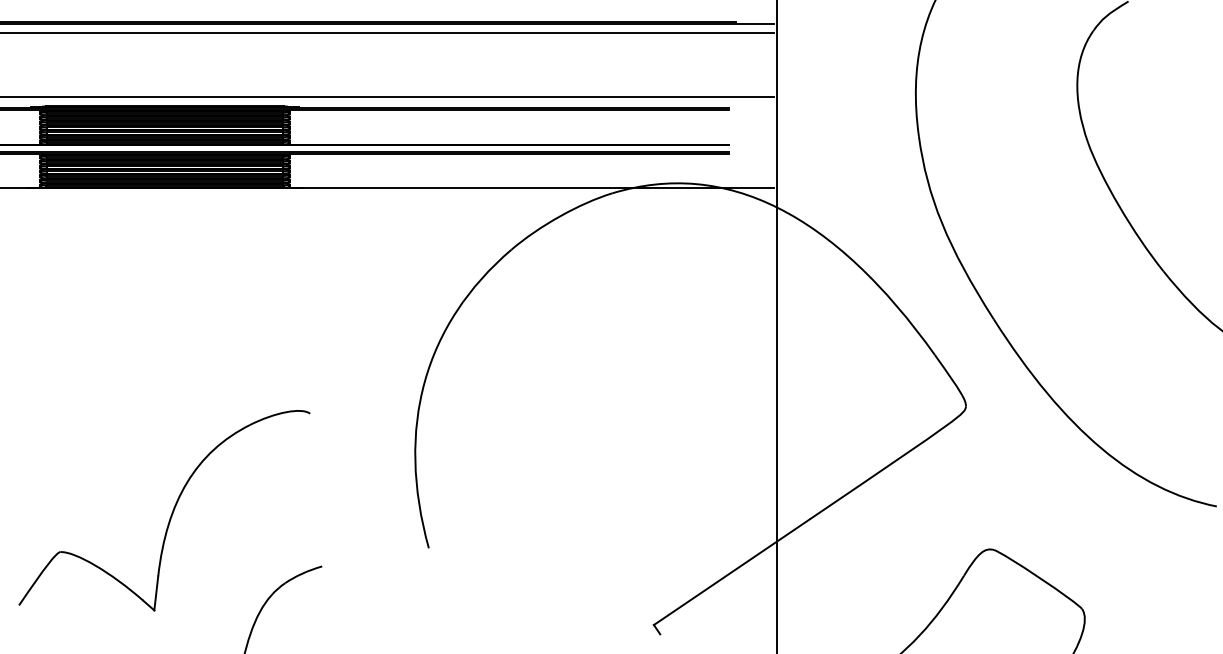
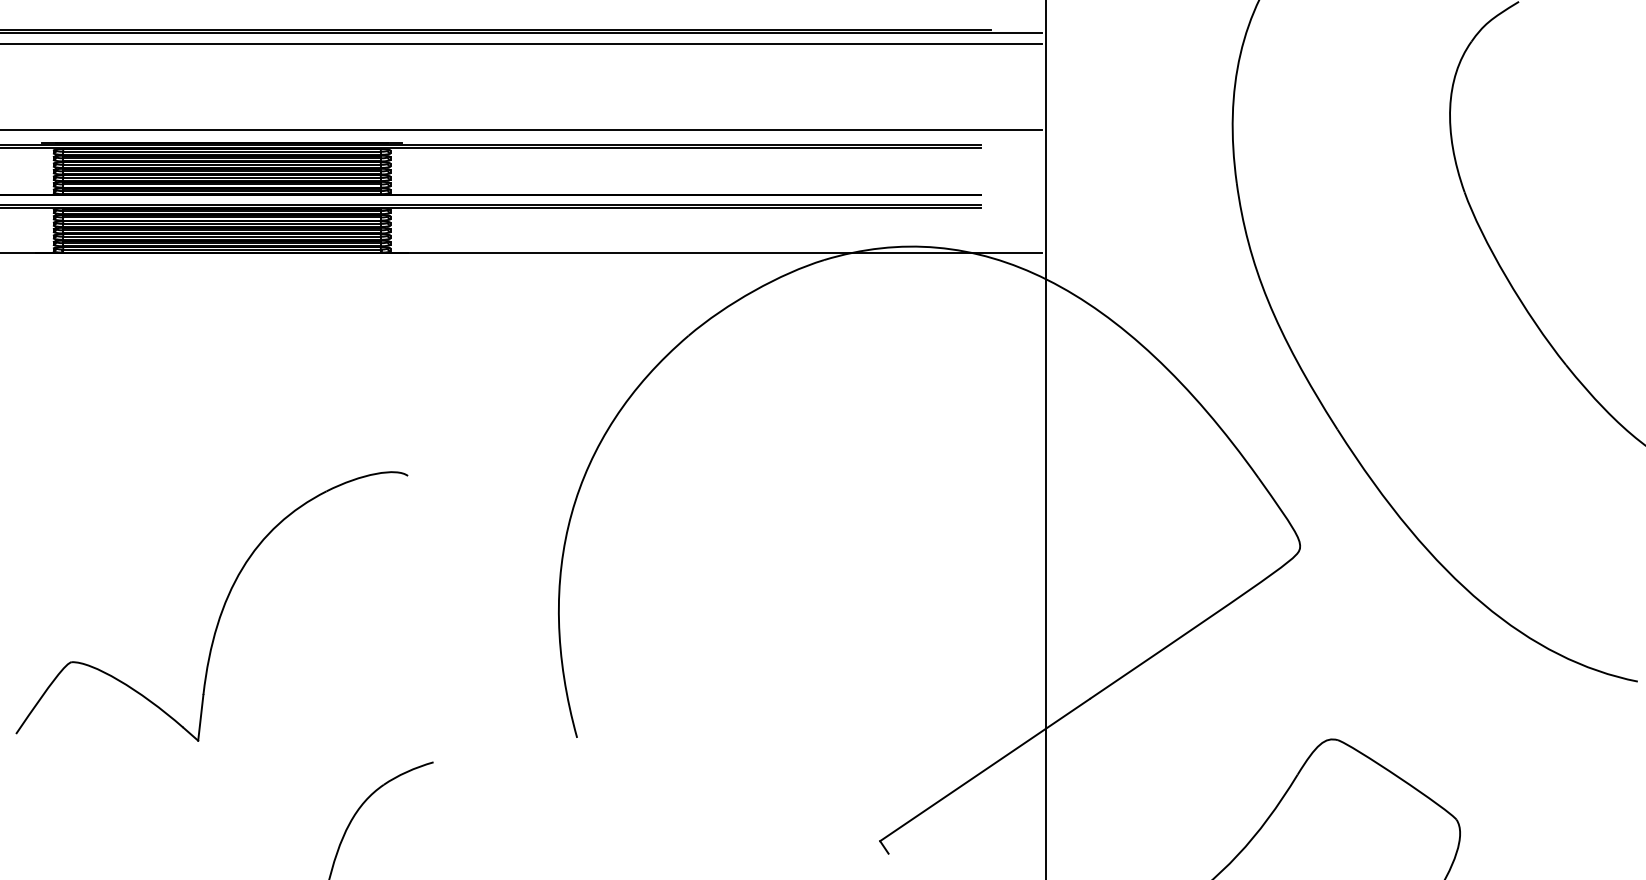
part: (171, 512) -> (221, 608), moved

